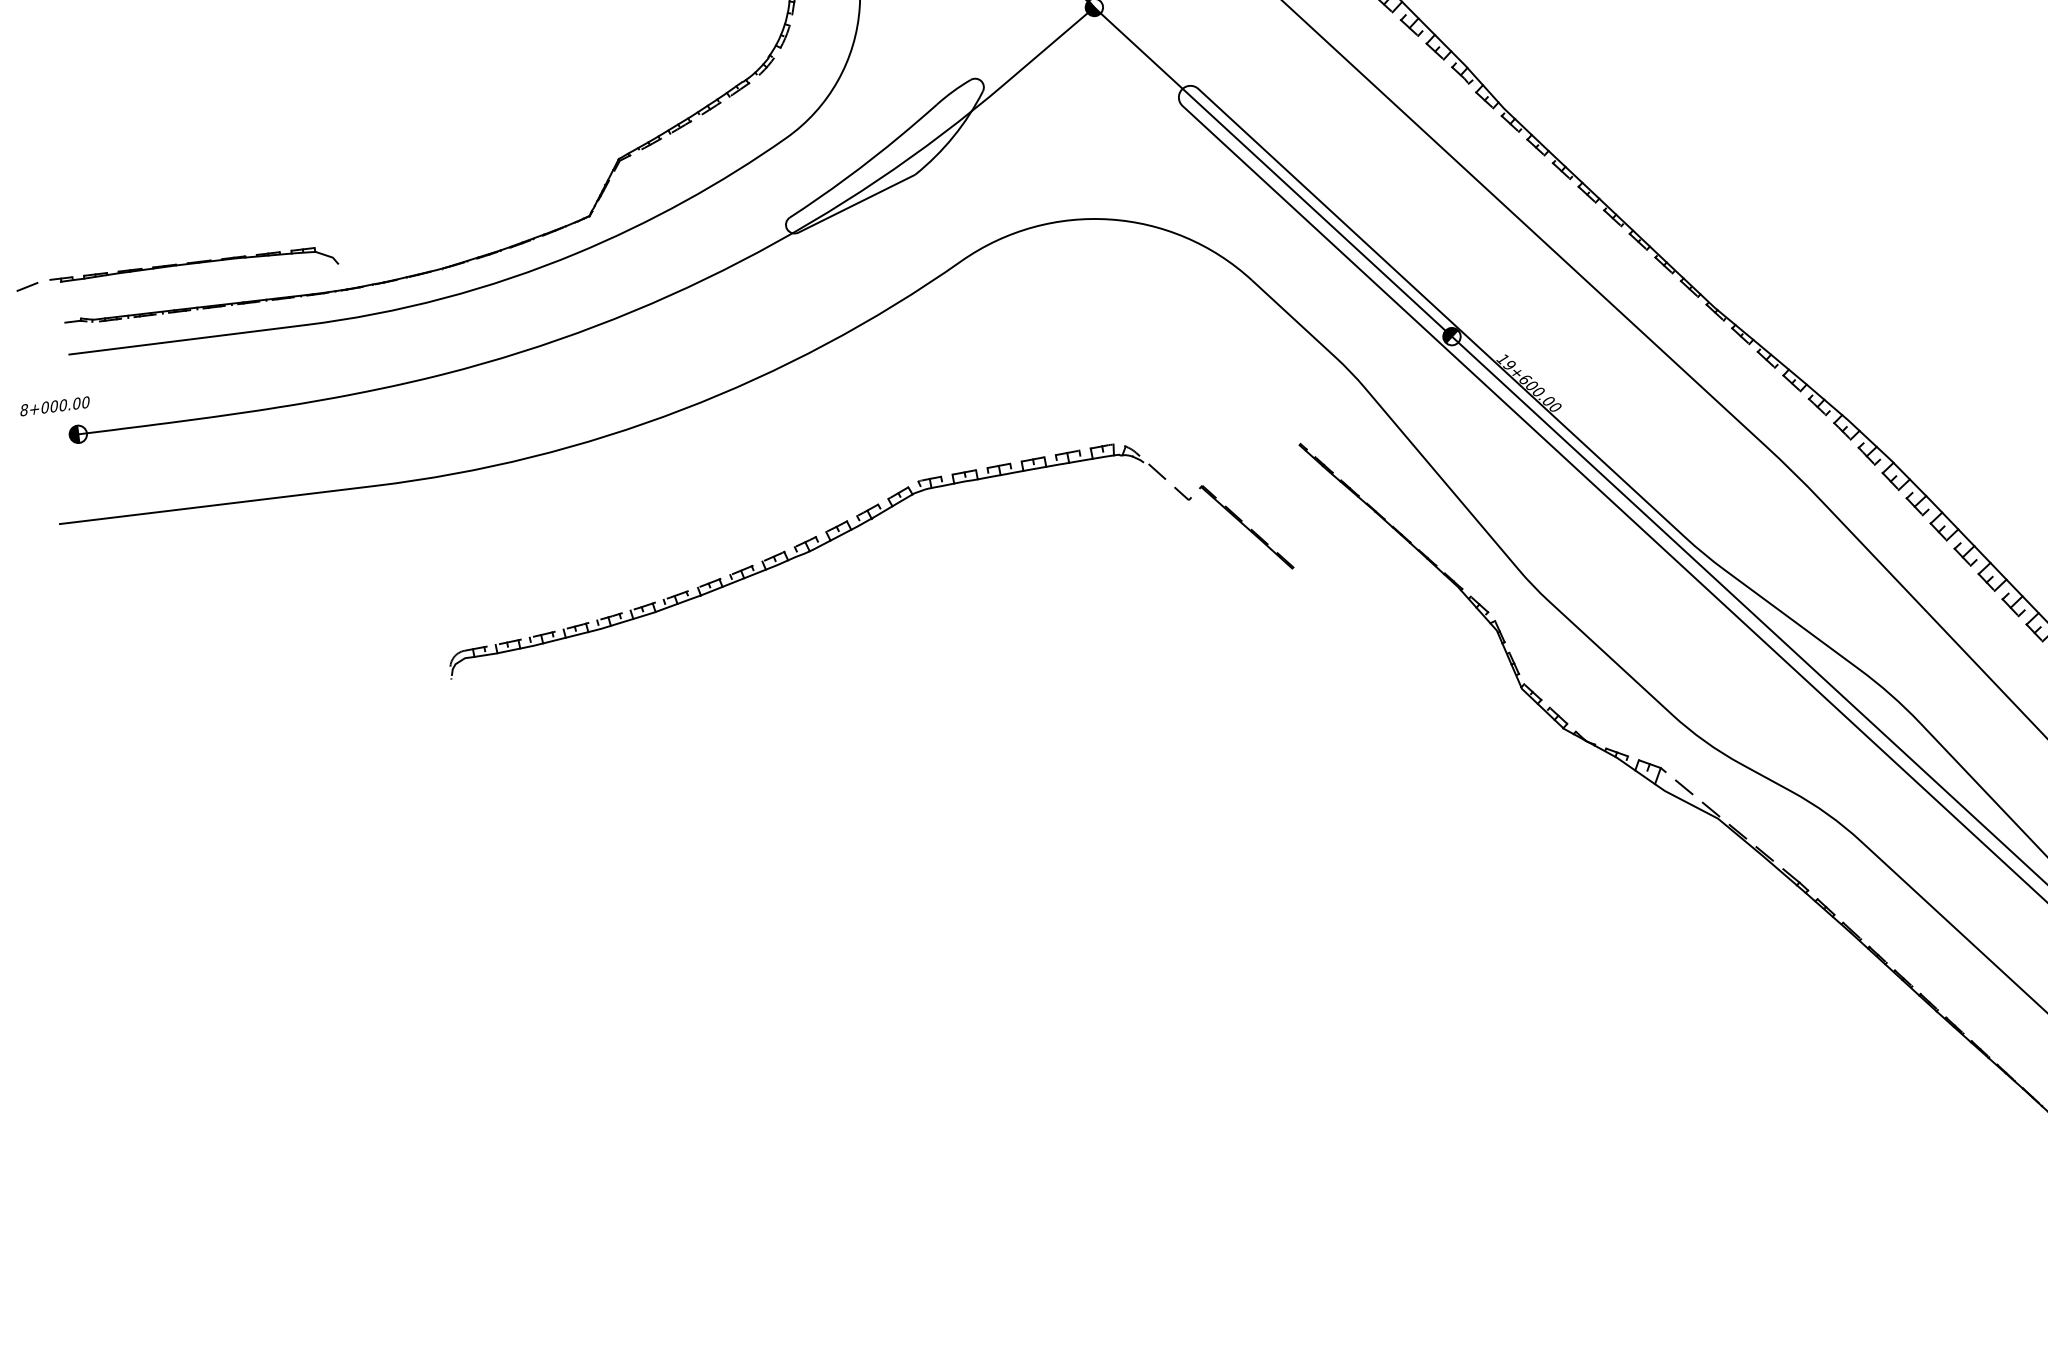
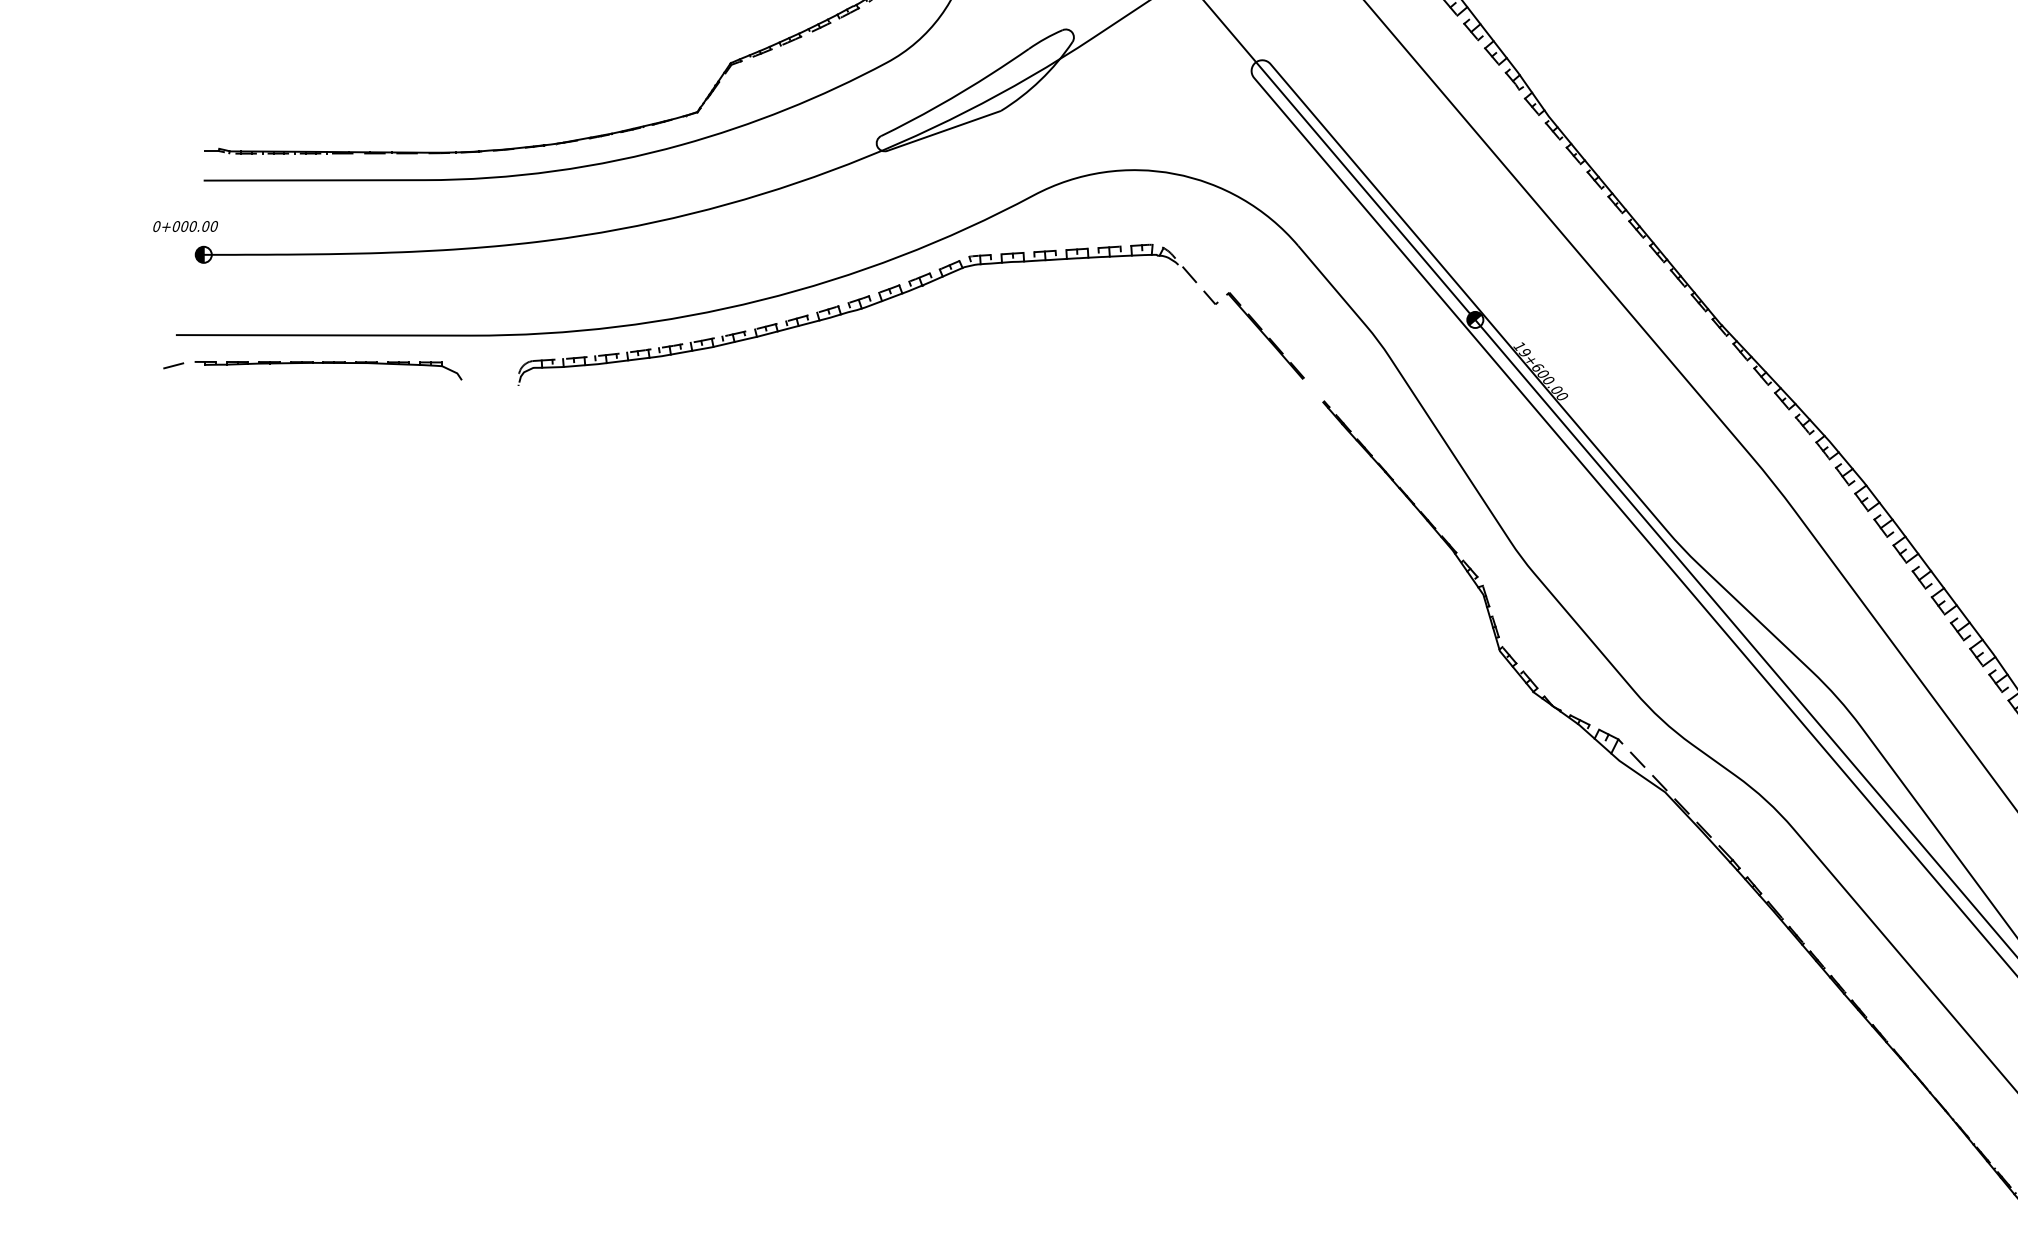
part: (176, 266) -> (312, 363), moved
text: (23, 410) -> (156, 226), 8+000.00 -> 0+000.00
part: (852, 530) -> (903, 294), moved

